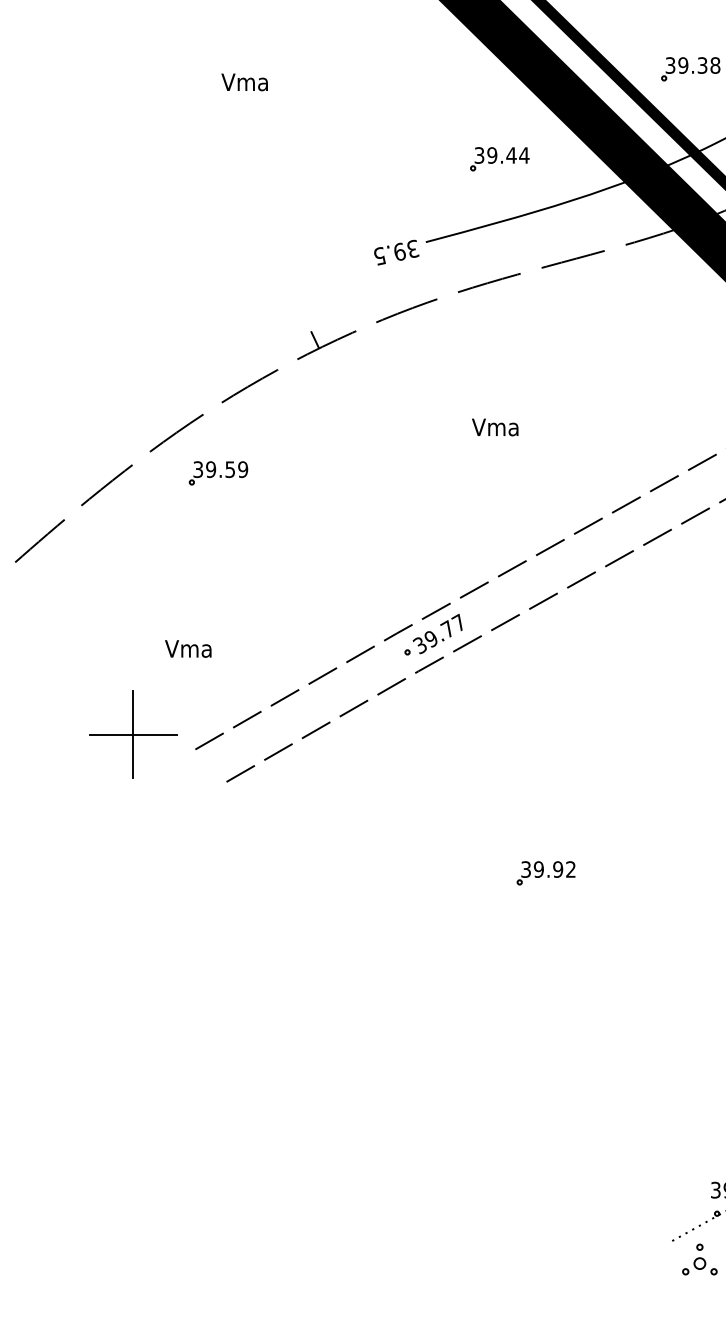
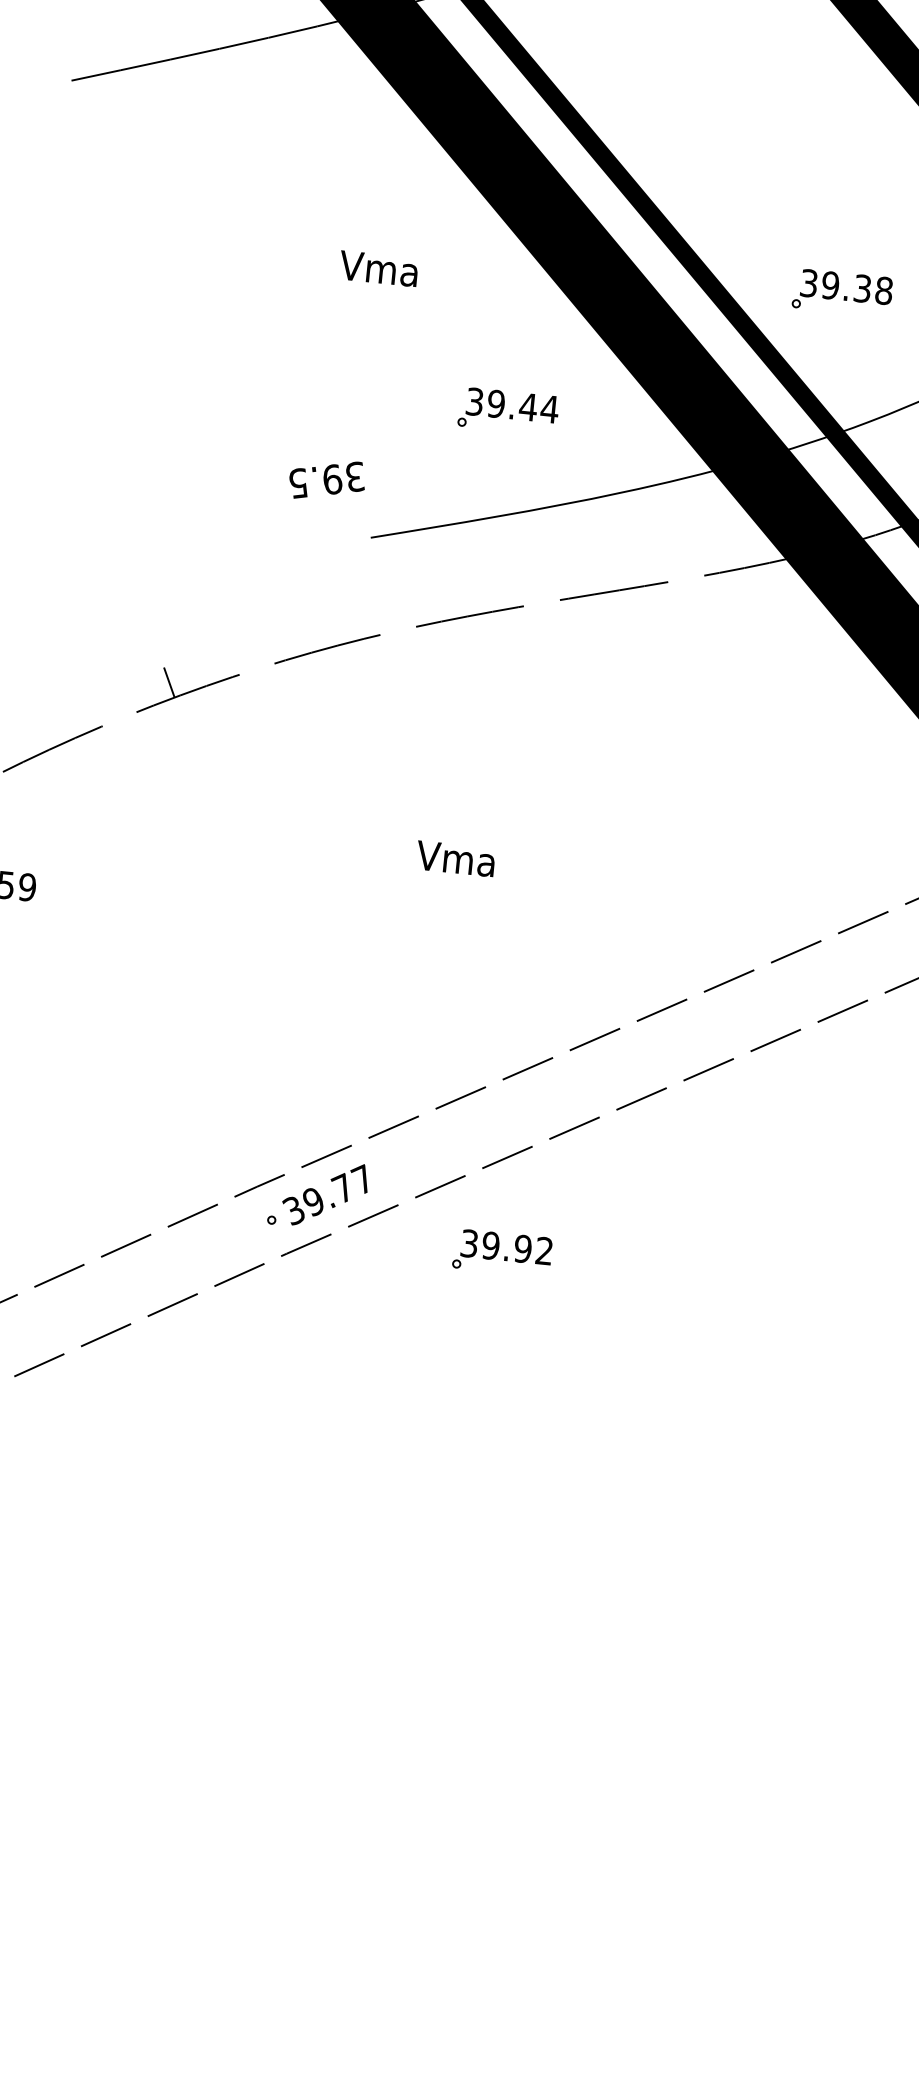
text: (244, 82) -> (378, 268), moved
text: (396, 252) -> (326, 479), moved
part: (545, 873) -> (501, 1253), moved

